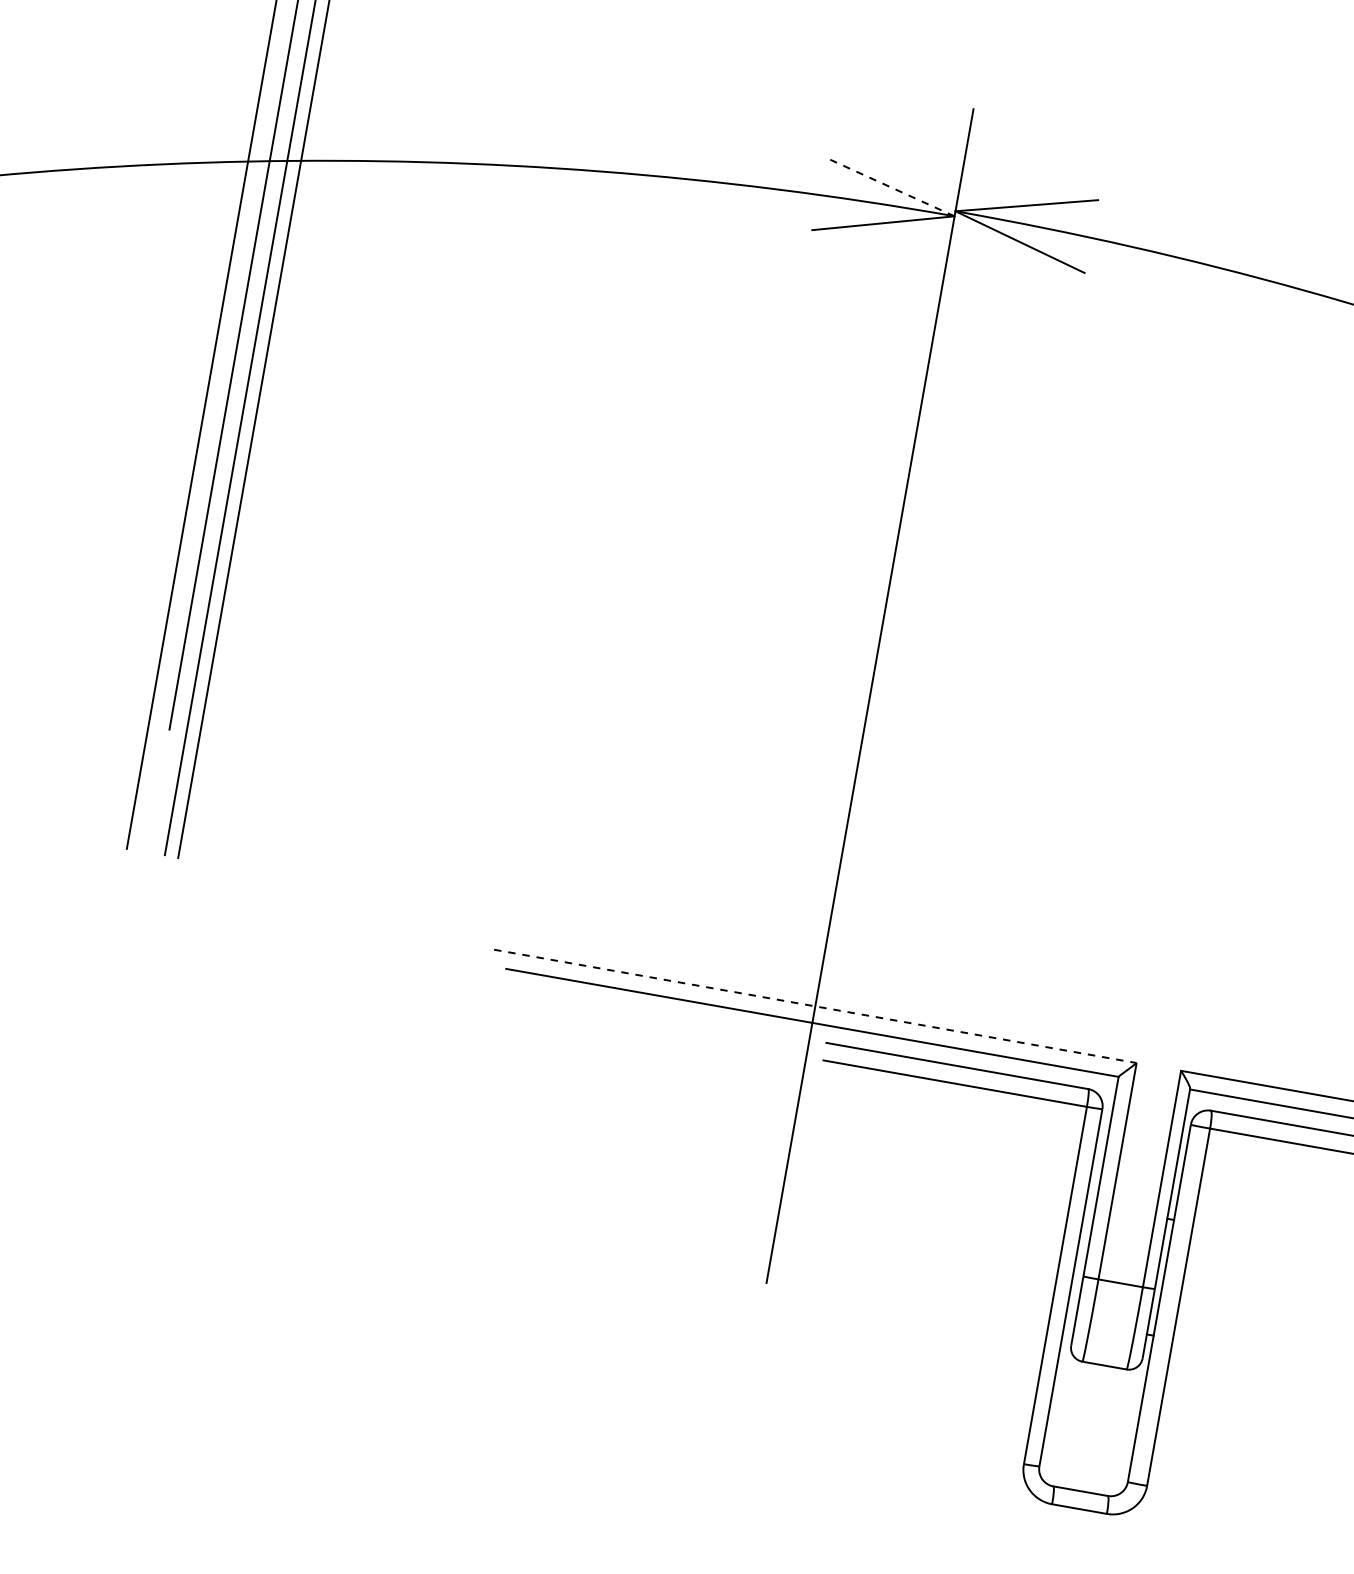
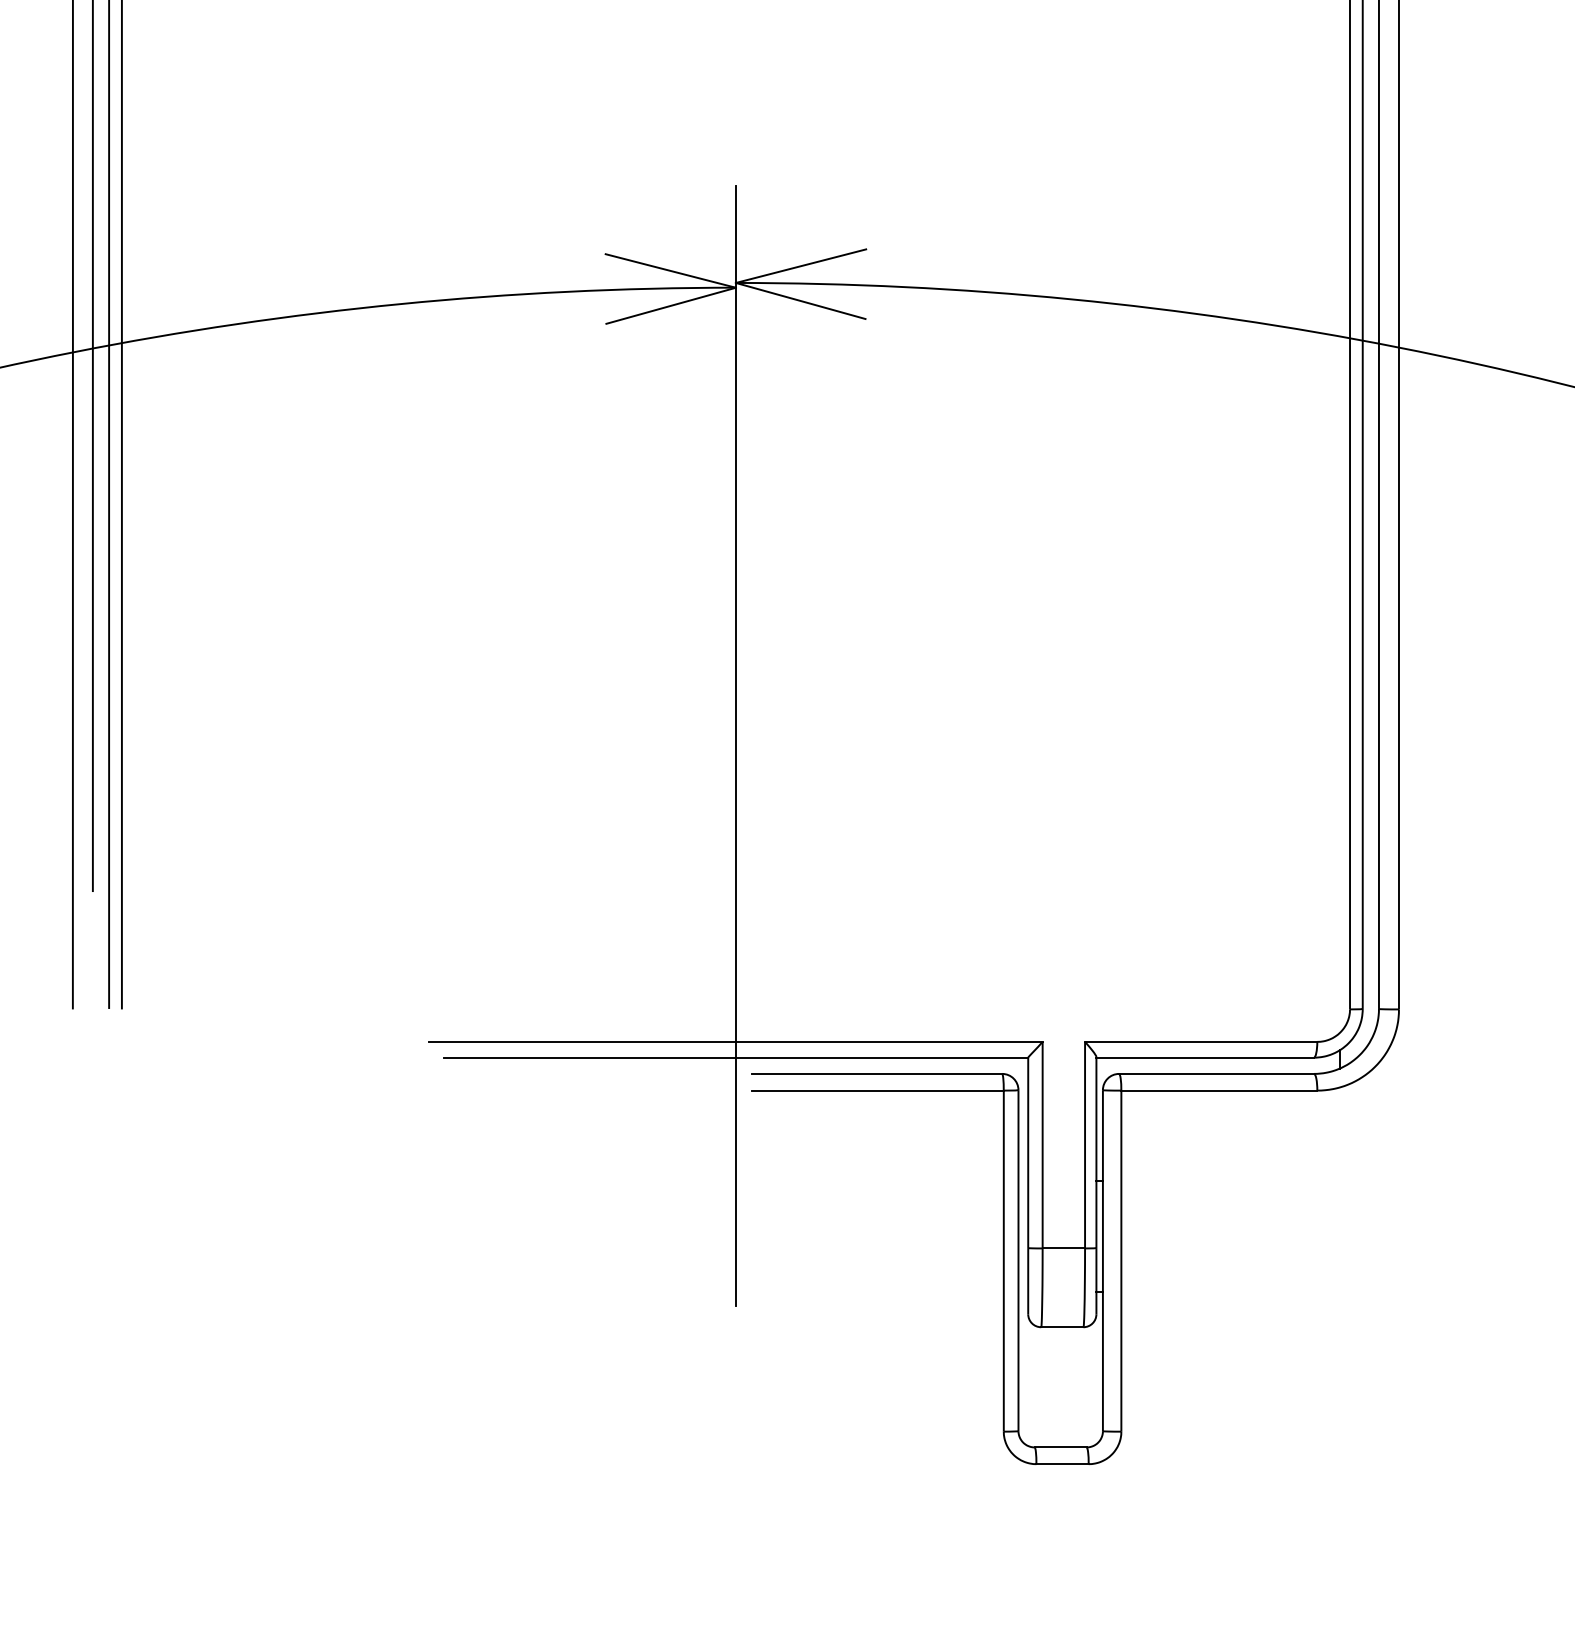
line: (889, 186) -> (670, 270), dashed -> solid
line: (814, 1005) -> (735, 1041), dashed -> solid

